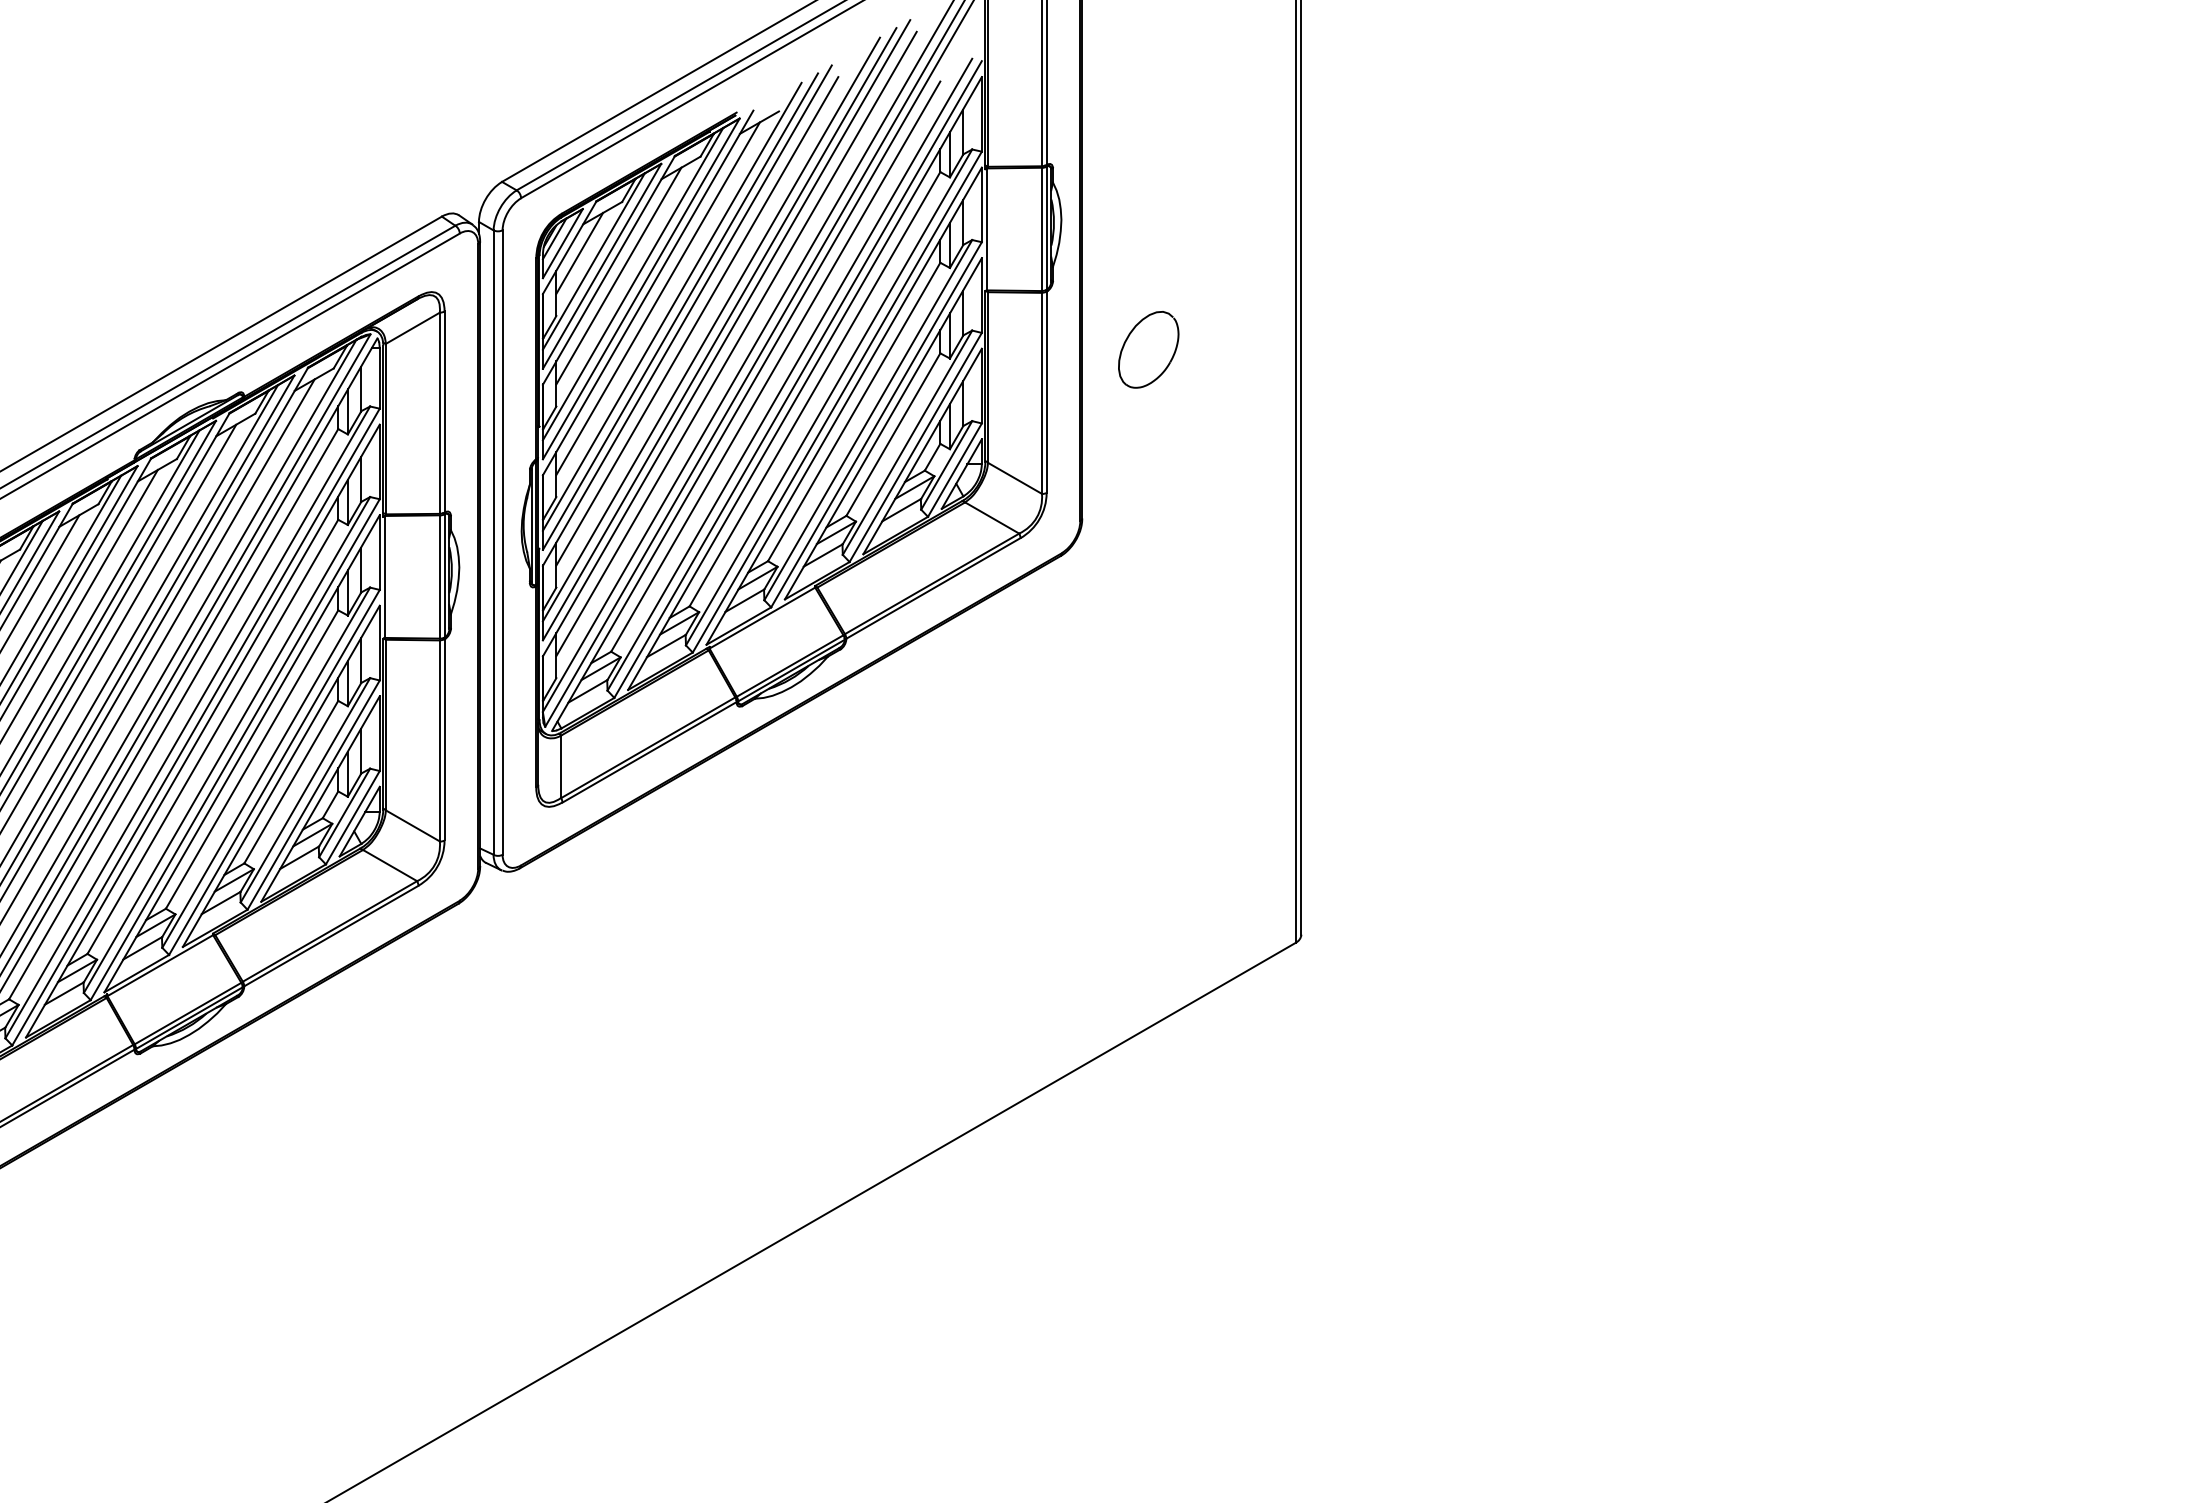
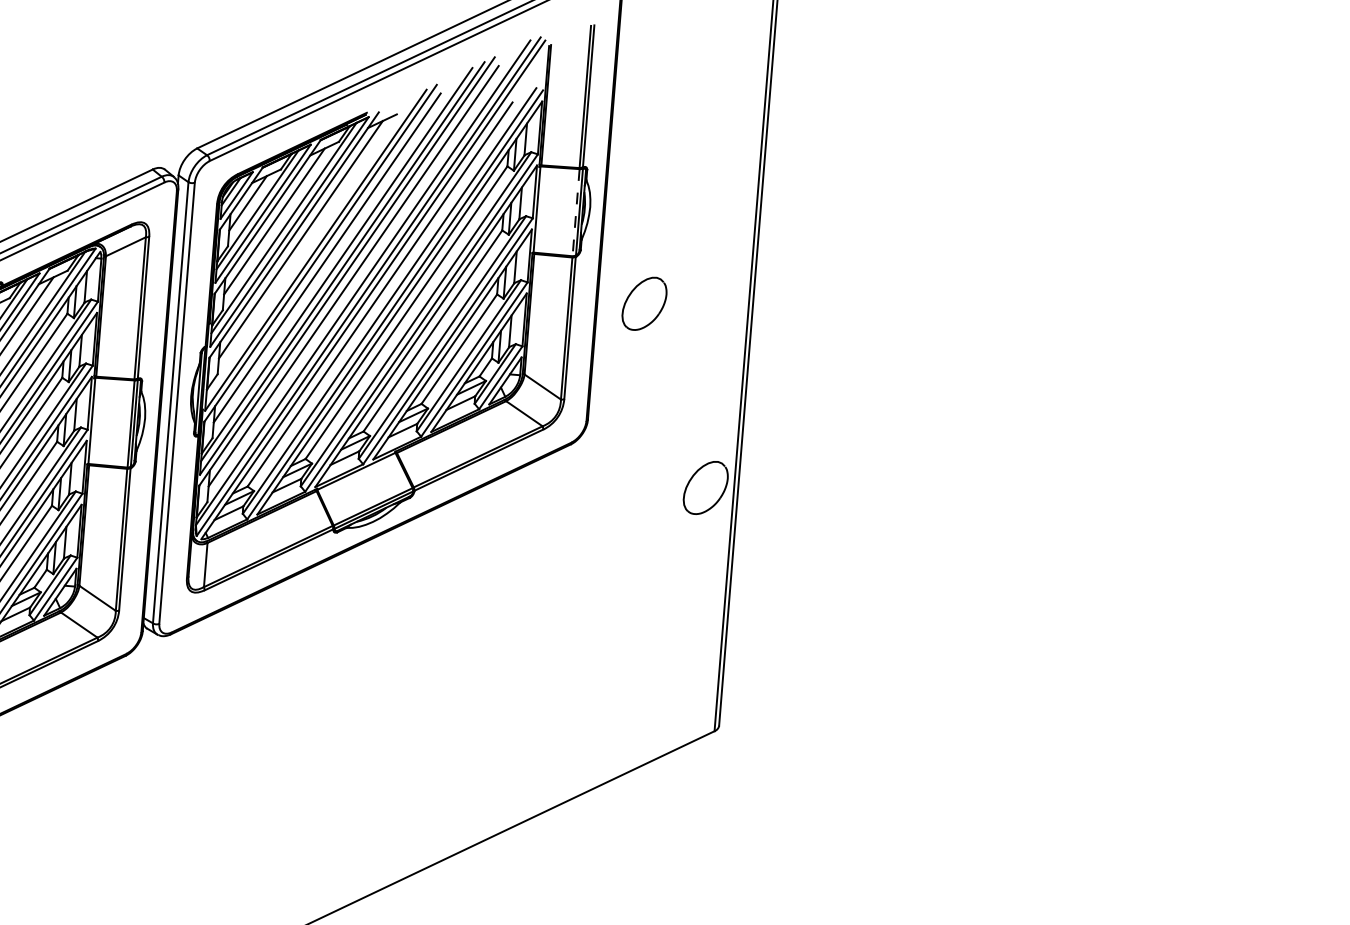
line: (1042, 229) -> (576, 212), solid -> dashed
line: (671, 306) -> (309, 246), removed
part: (1255, 601) -> (705, 487), added

